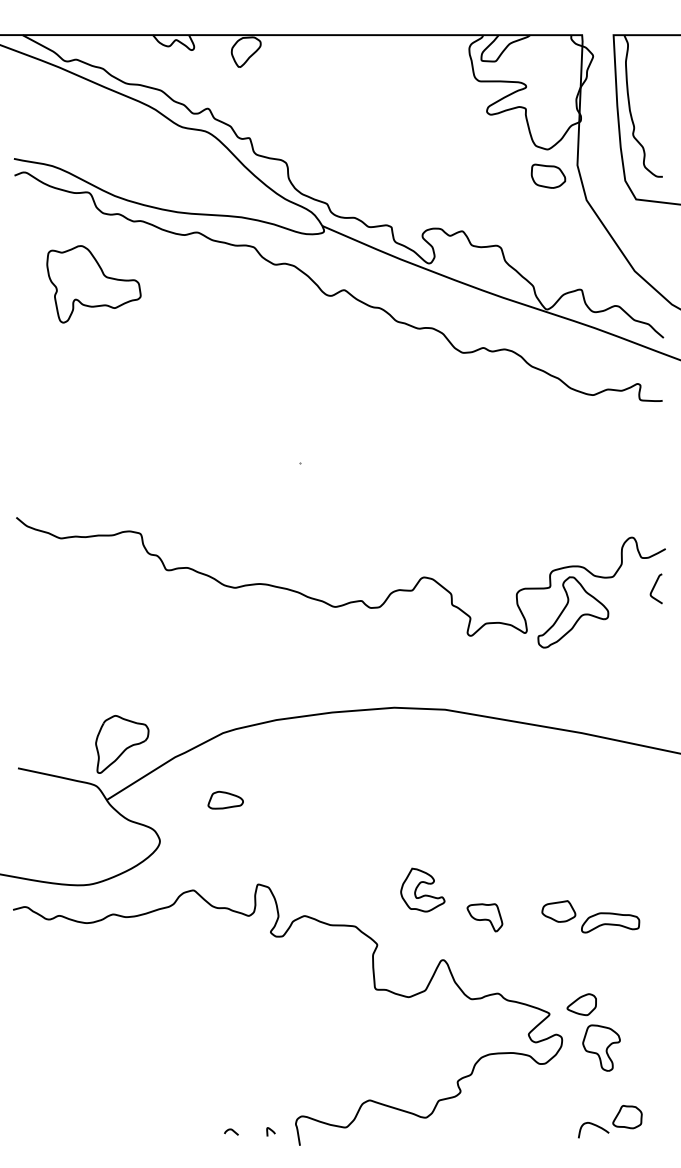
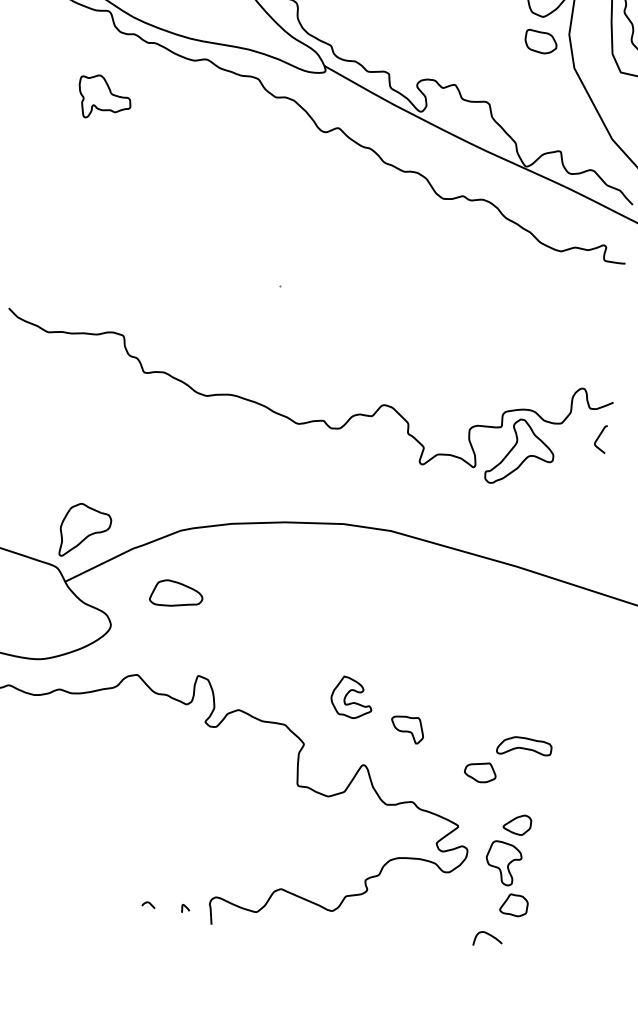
part: (93, 284) -> (104, 97), size x0.6
part: (225, 799) -> (176, 593), size x1.6
part: (558, 911) -> (480, 772), moved
part: (581, 1004) -> (517, 824), moved
part: (627, 1117) -> (514, 905), moved

